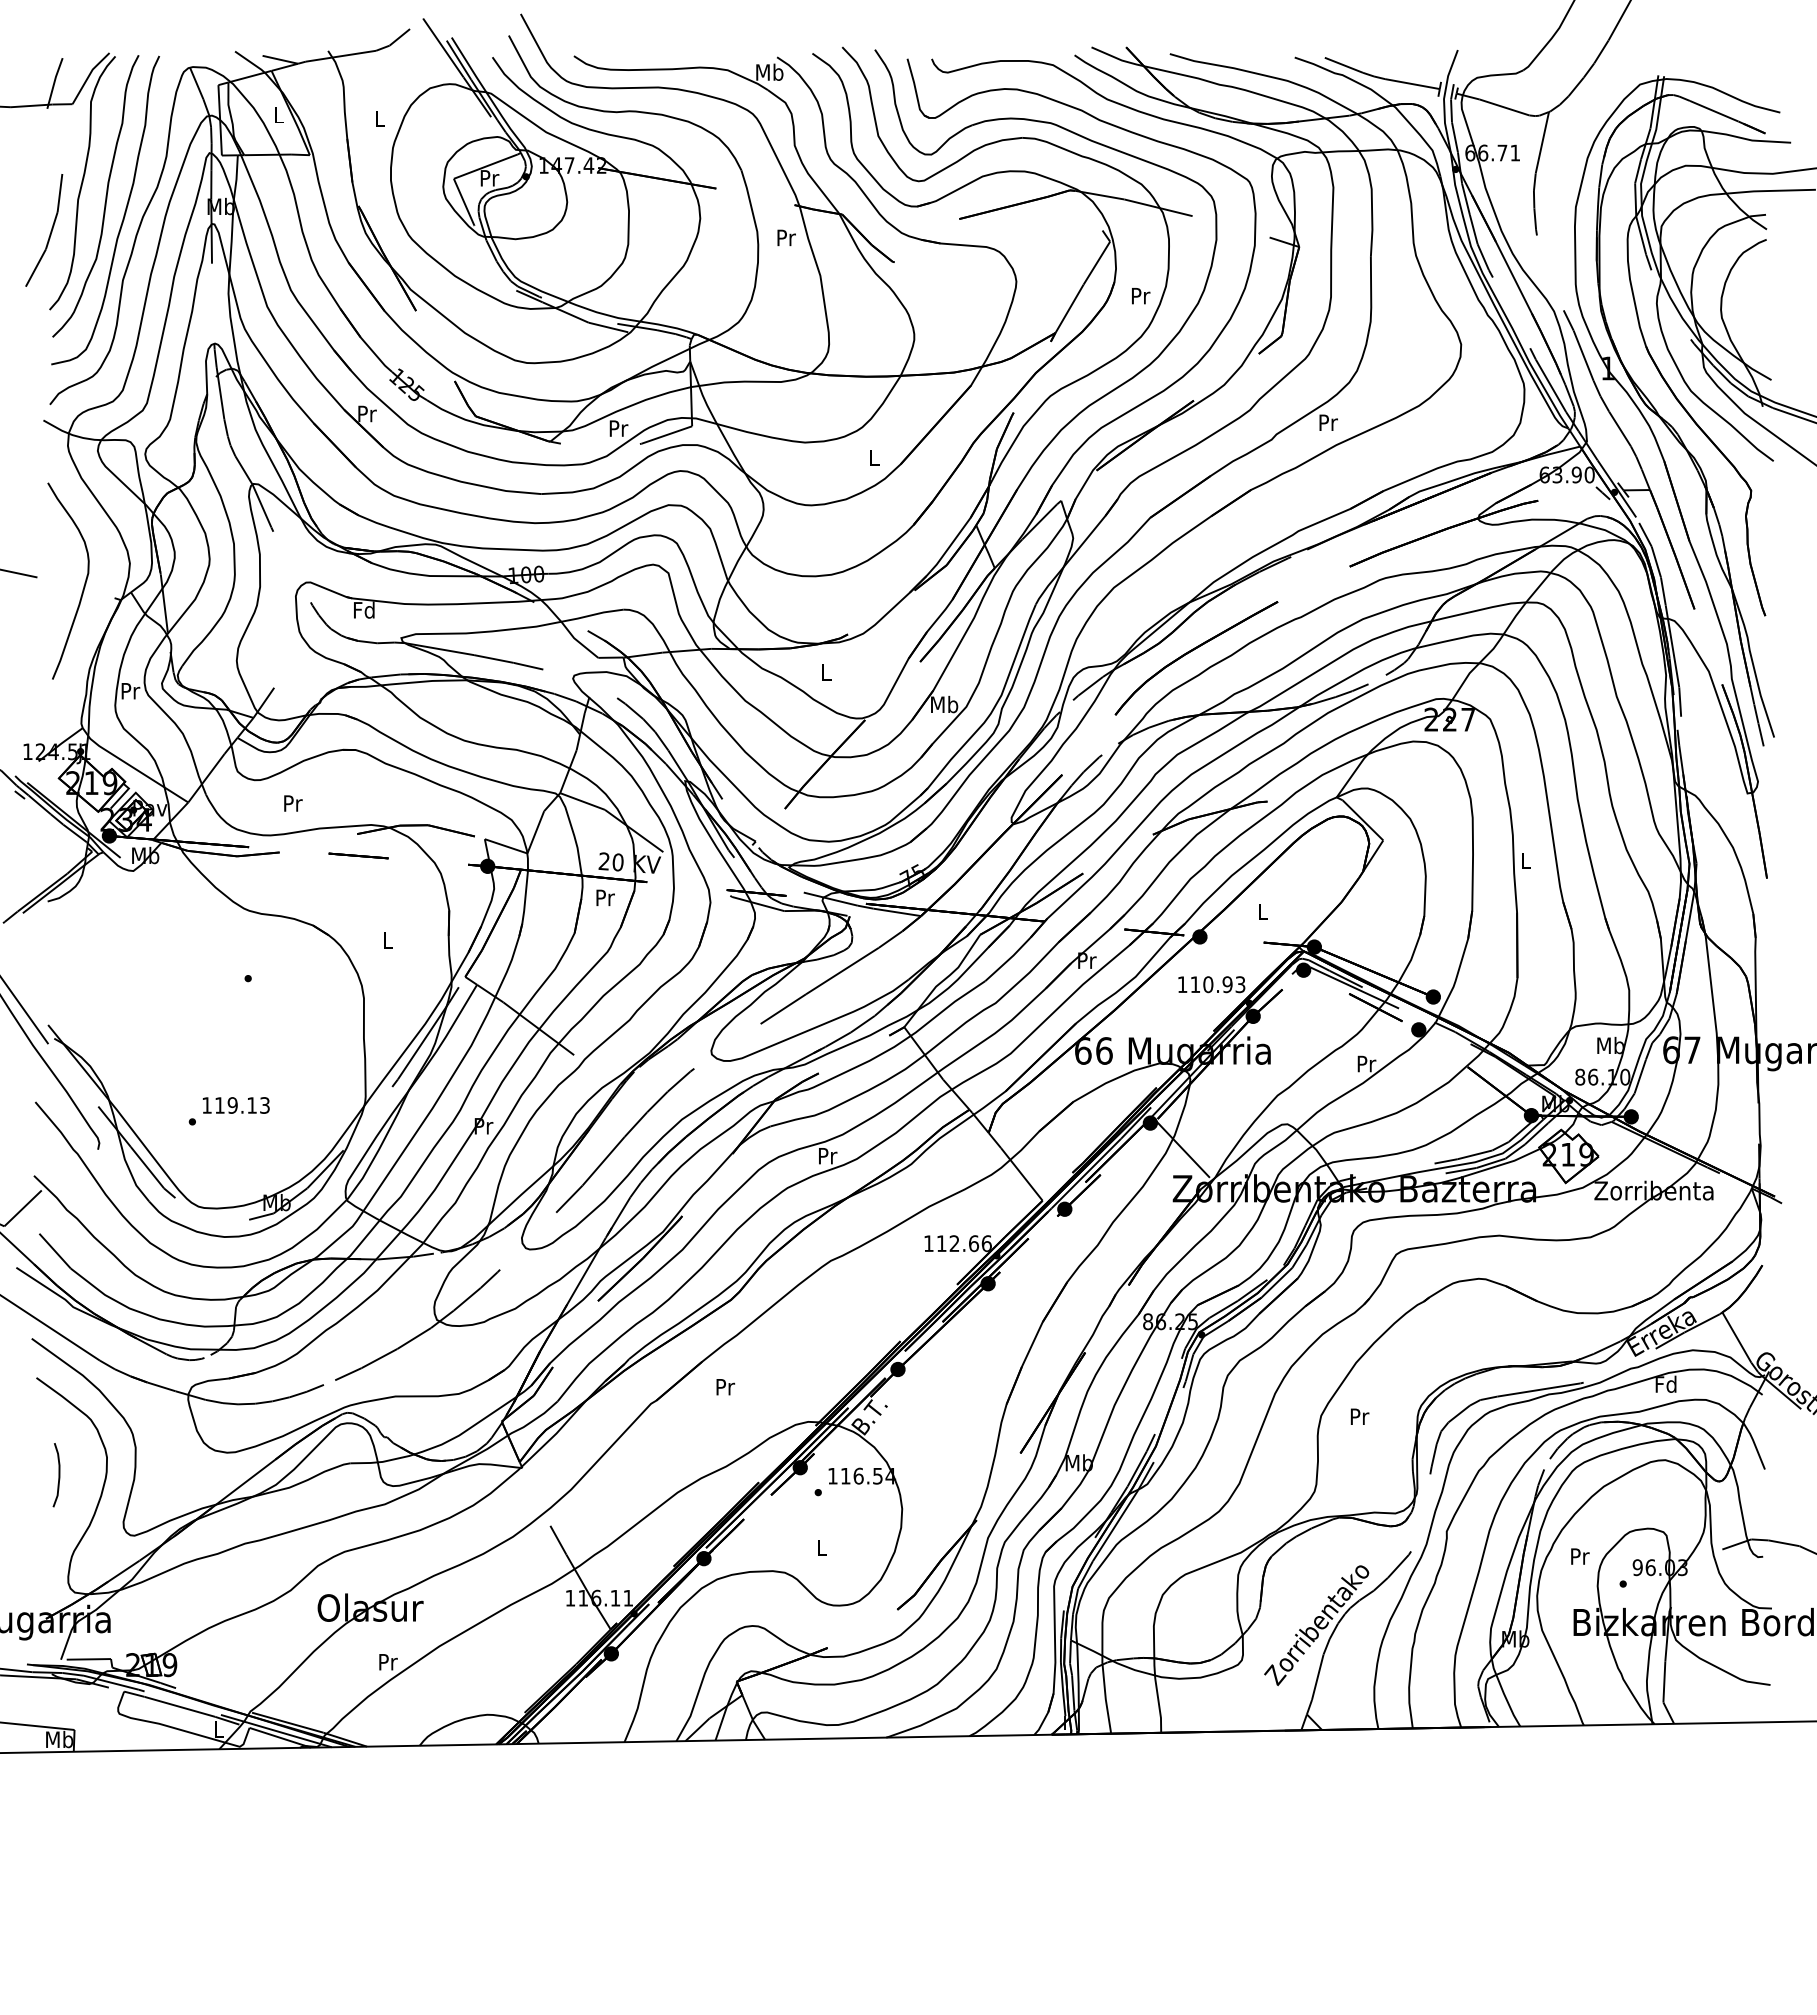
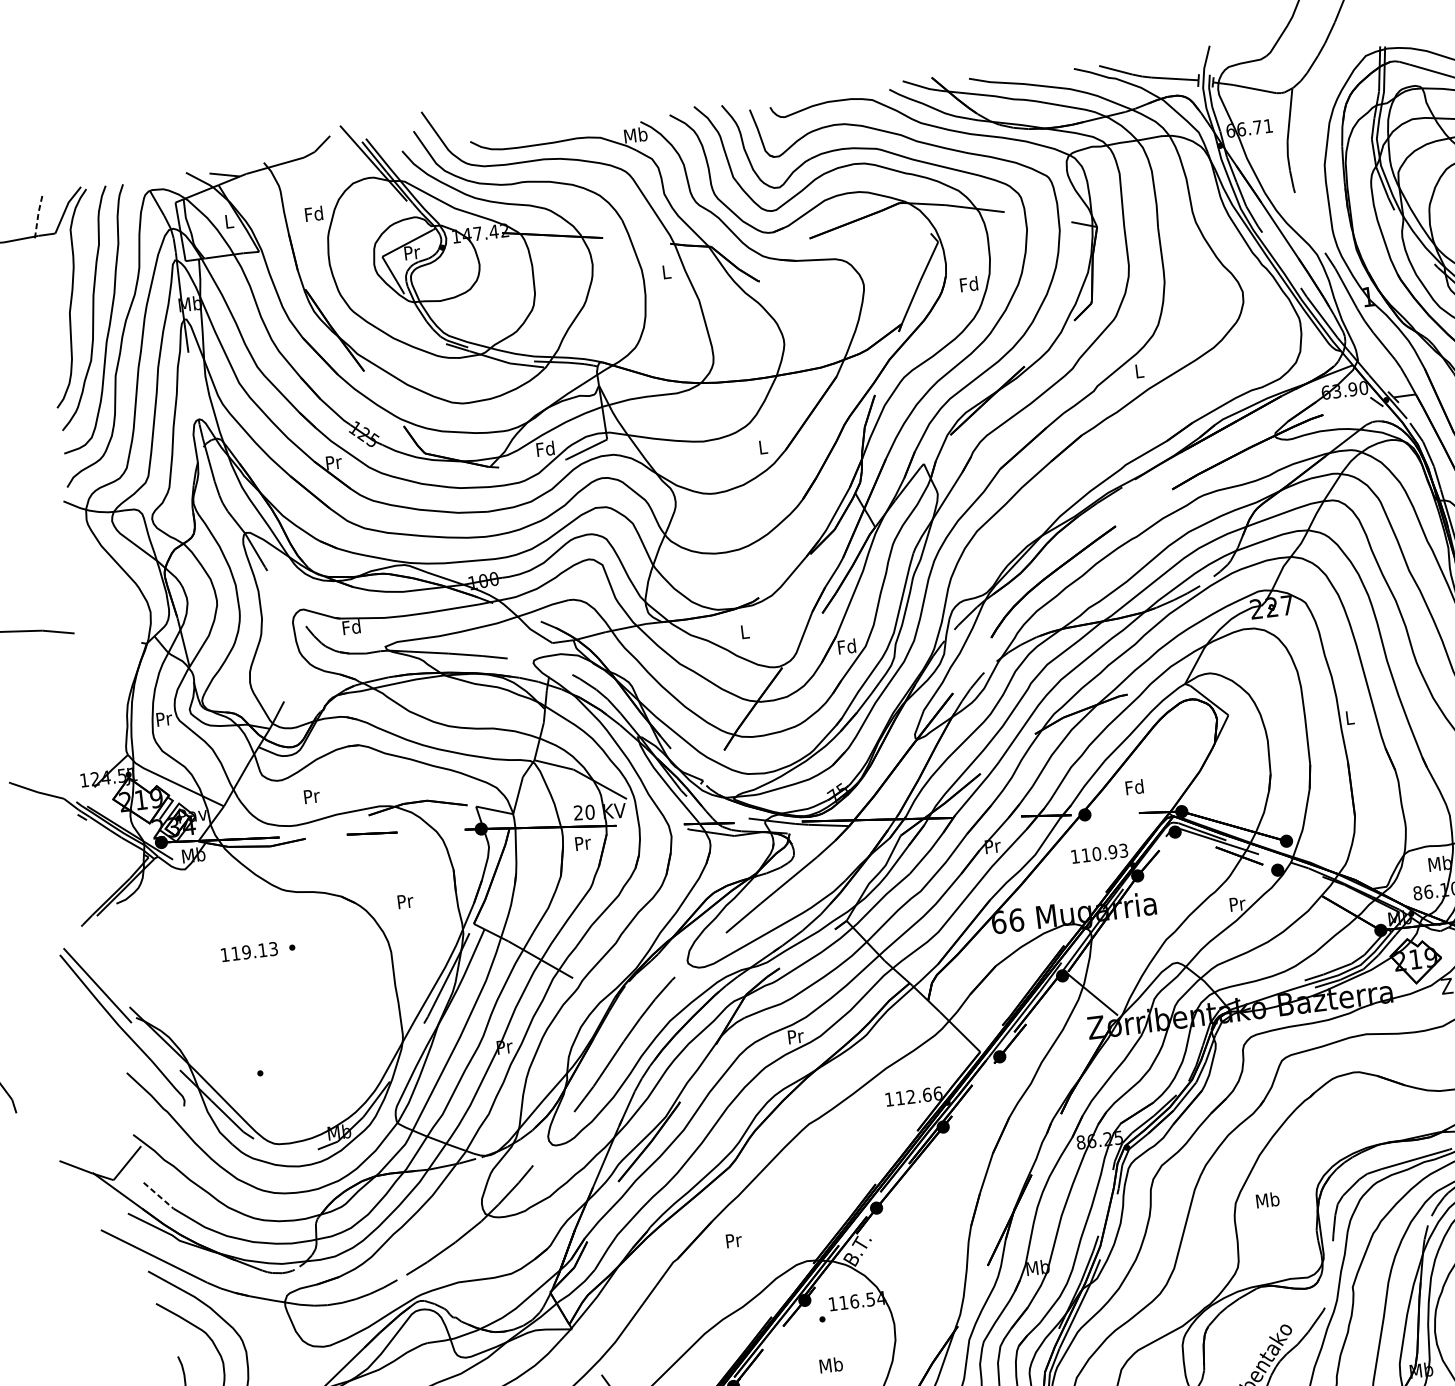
line: (54, 83) -> (38, 218), solid -> dashed
text: (379, 118) -> (313, 213), L -> Fd
line: (50, 230) -> (49, 341), removed
text: (786, 237) -> (666, 271), Pr -> L
text: (1140, 295) -> (969, 283), Pr -> Fd
text: (1328, 422) -> (1139, 370), Pr -> L
text: (617, 428) -> (544, 449), Pr -> Fd
curve: (84, 582) -> (114, 632), removed
text: (944, 704) -> (847, 646), Mb -> Fd
text: (1262, 911) -> (1134, 787), L -> Fd
text: (388, 940) -> (405, 901), L -> Pr
text: (235, 1105) -> (248, 952), moved
line: (55, 1251) -> (159, 1195), solid -> dashed
text: (1359, 1416) -> (1267, 1200), Pr -> Mb
text: (821, 1547) -> (830, 1365), L -> Mb

